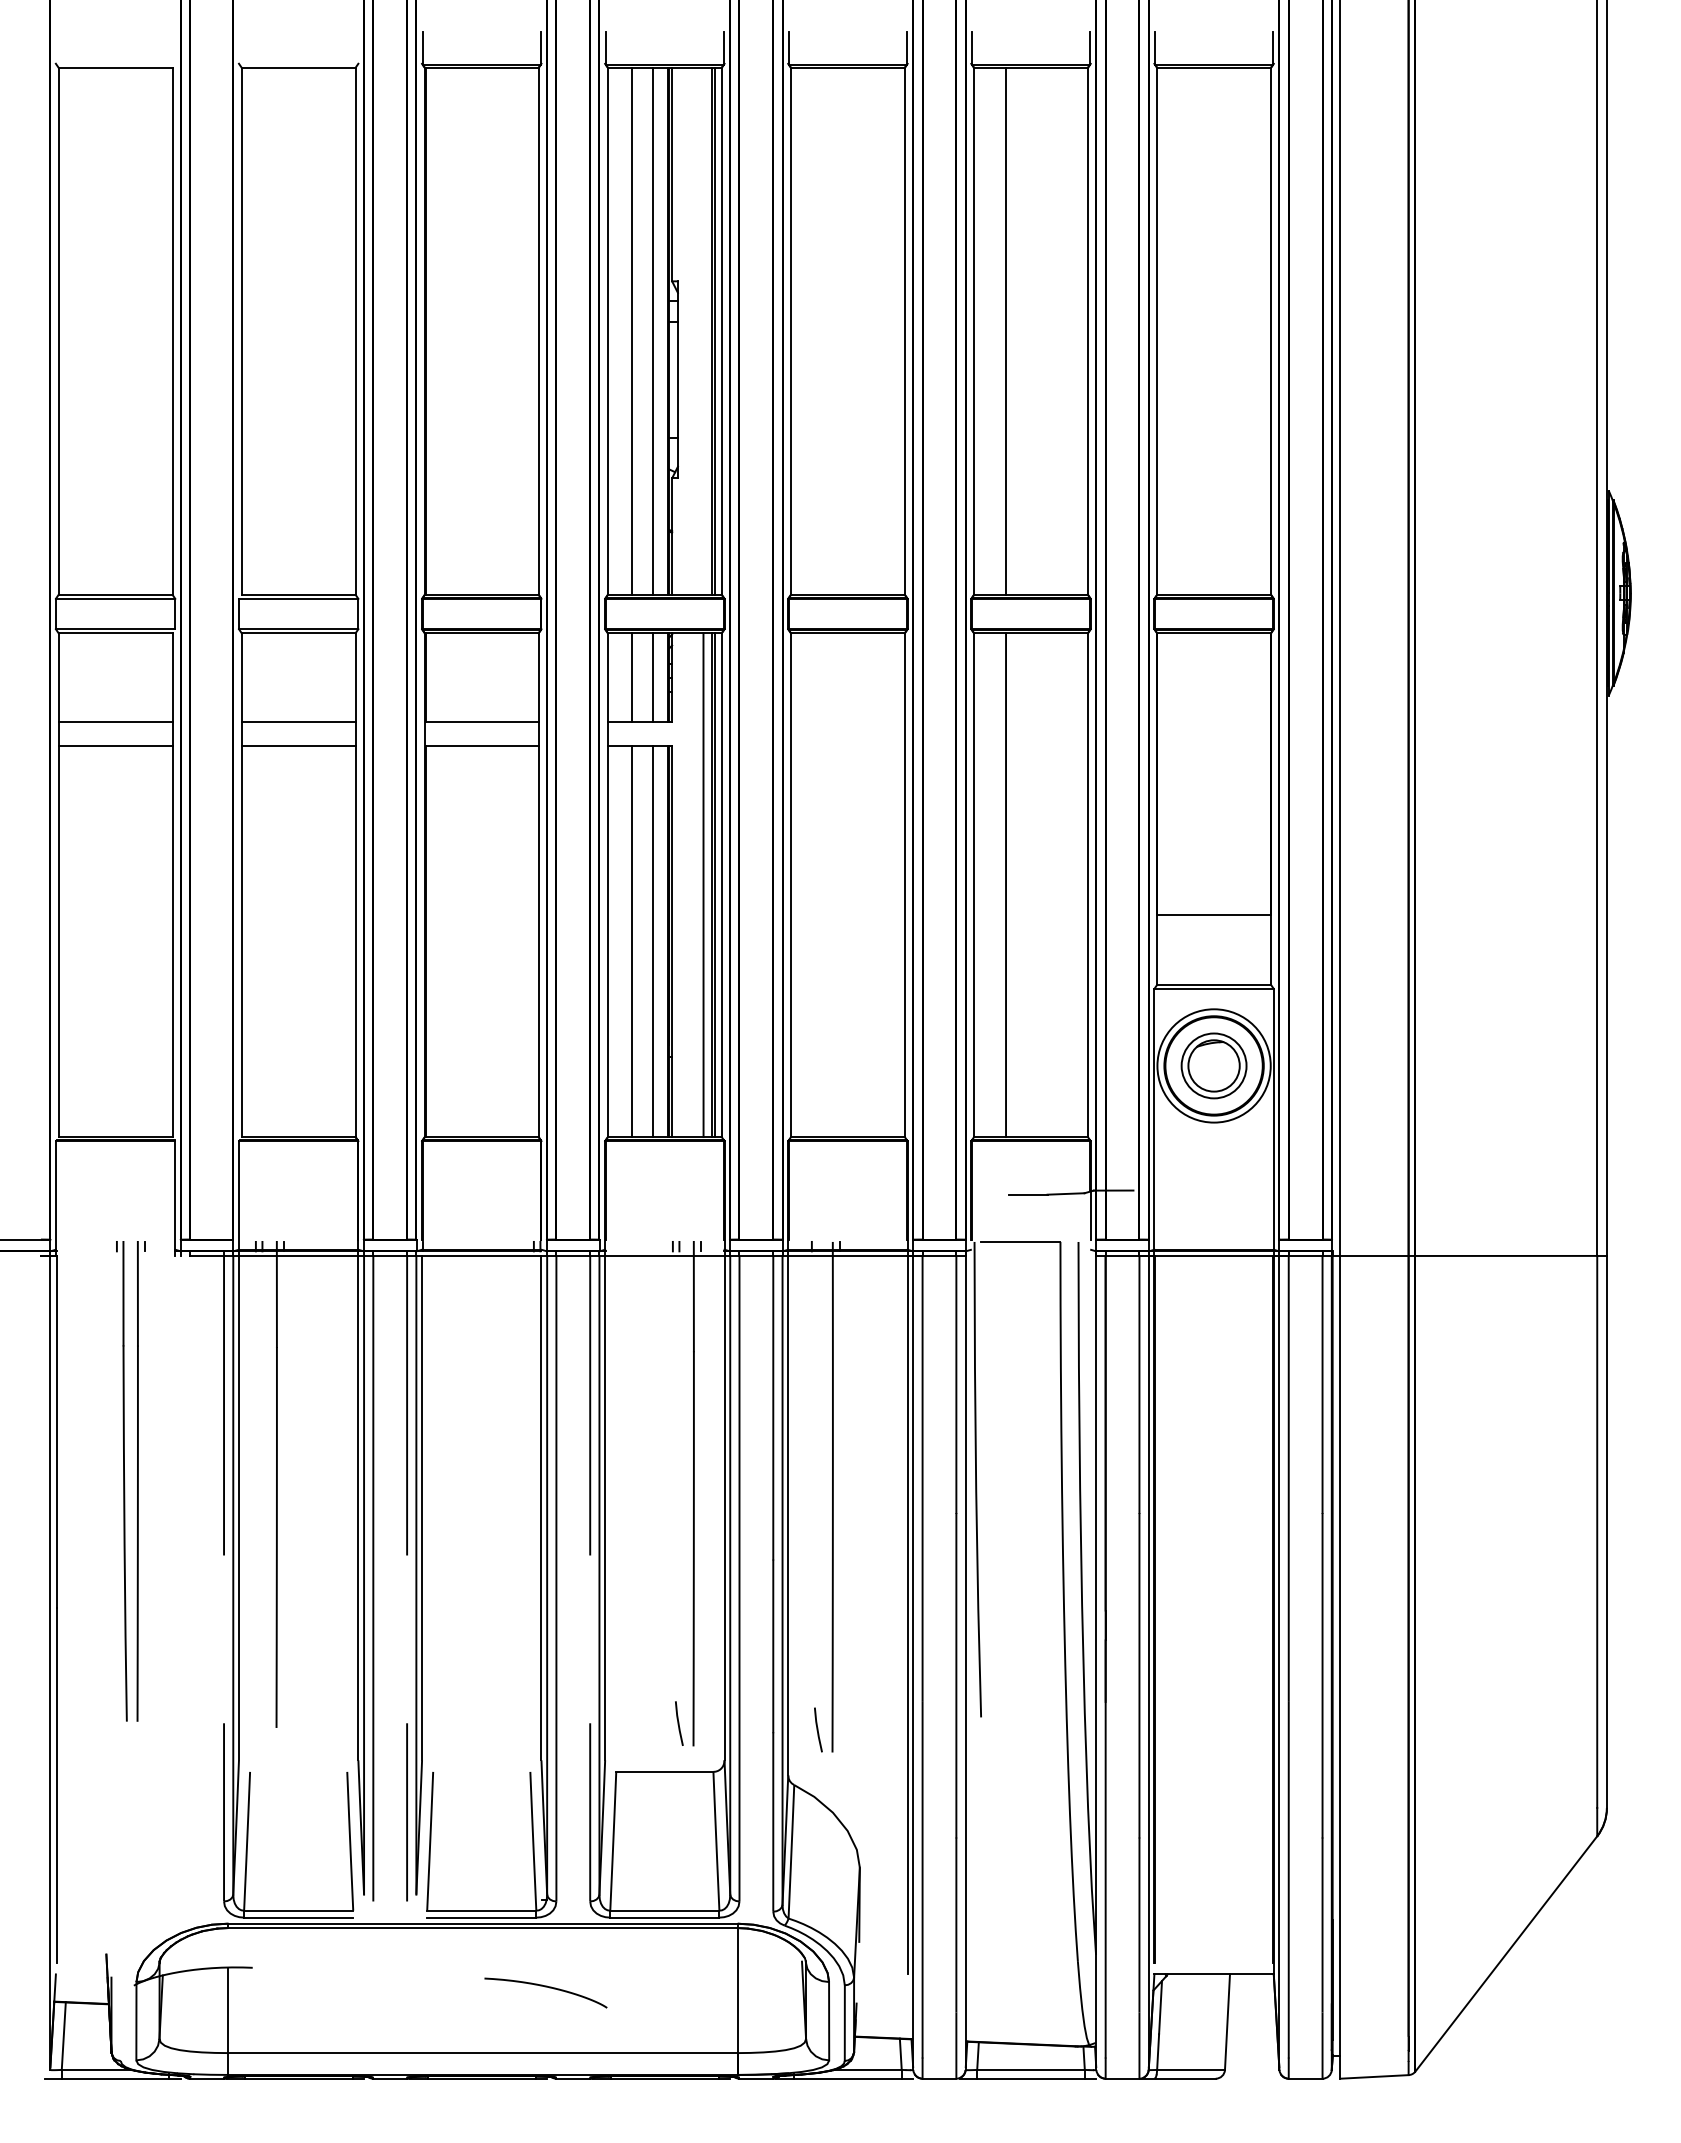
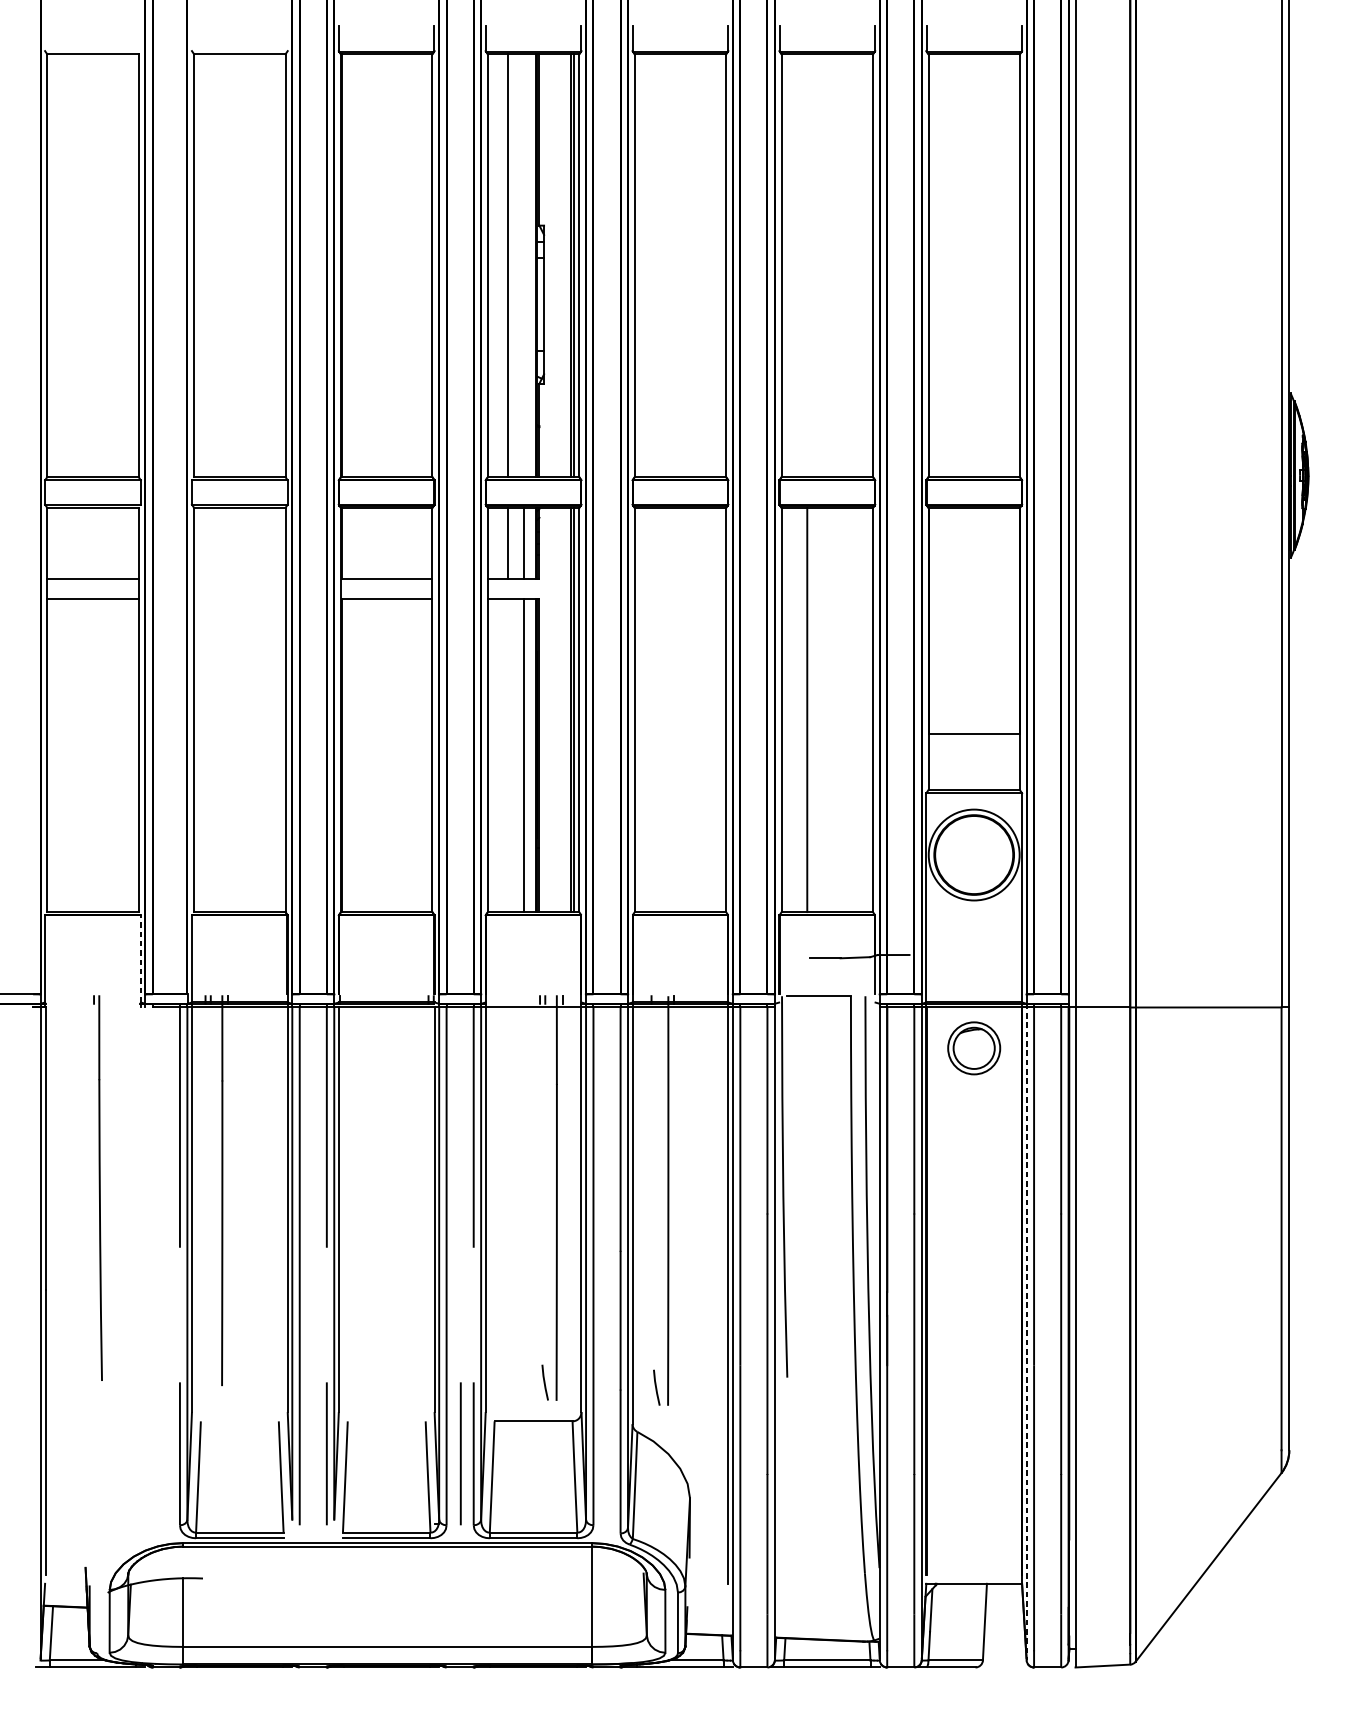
line: (653, 330) -> (524, 265), removed
line: (1006, 330) -> (807, 265), removed
line: (298, 722) -> (239, 579), removed
line: (298, 746) -> (239, 598), removed
line: (703, 885) -> (564, 710), removed
line: (632, 941) -> (507, 755), removed
part: (1213, 1065) -> (973, 1048), moved
line: (175, 1194) -> (141, 958), solid -> dashed
part: (140, 1481) -> (112, 1188), removed
line: (1279, 1661) -> (1026, 1332), solid -> dashed
line: (573, 1812) -> (460, 1453), added
curve: (545, 1987) -> (437, 1594), removed

